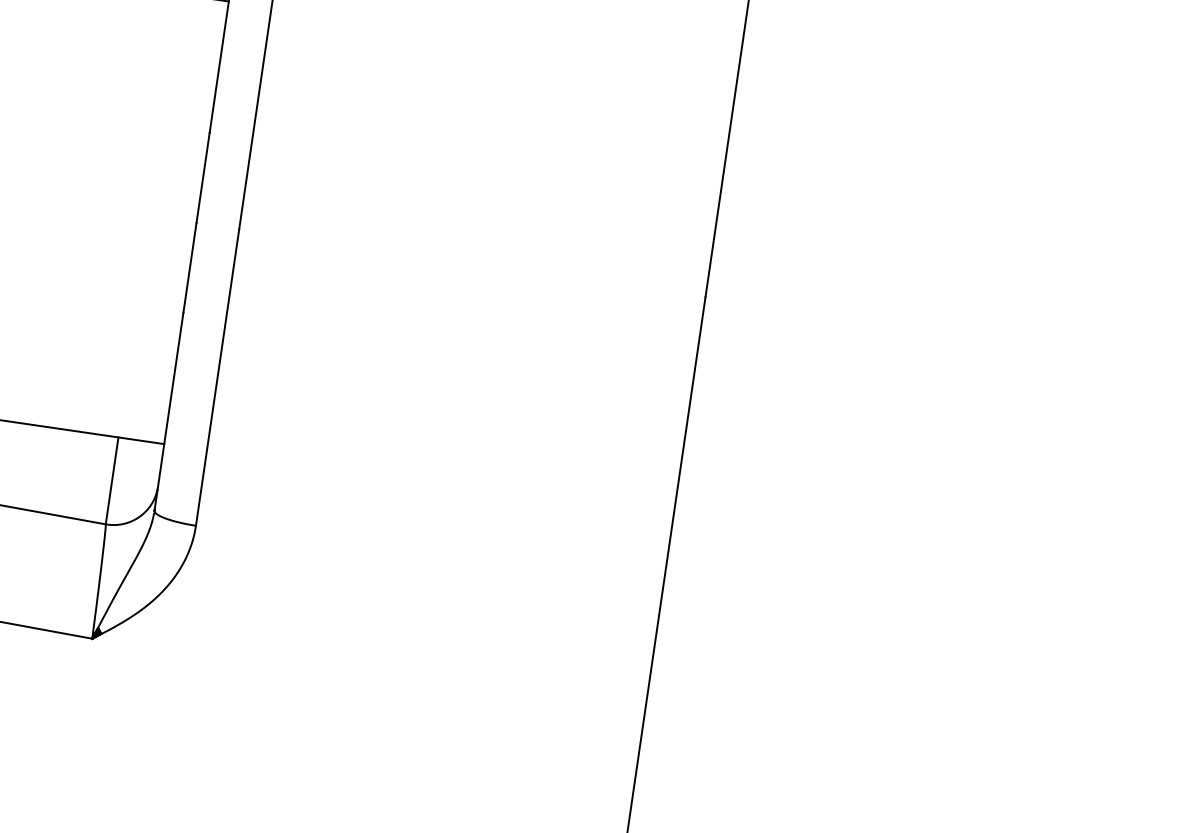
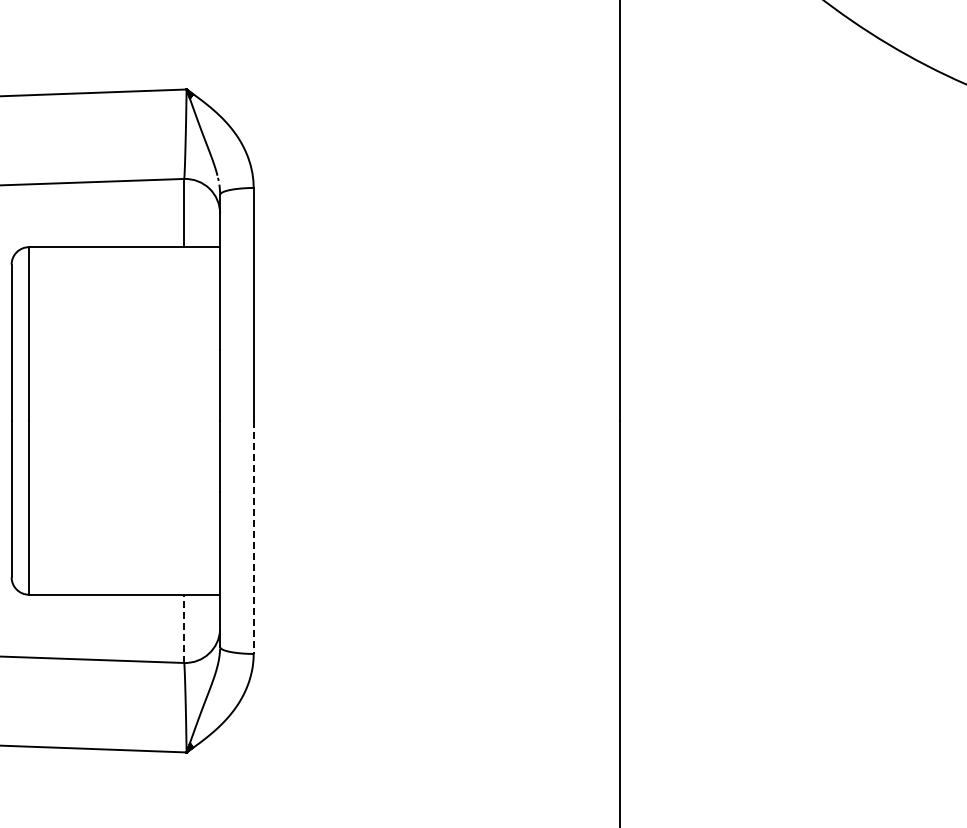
line: (217, 377) -> (253, 537), solid -> dashed
line: (112, 480) -> (184, 628), solid -> dashed

